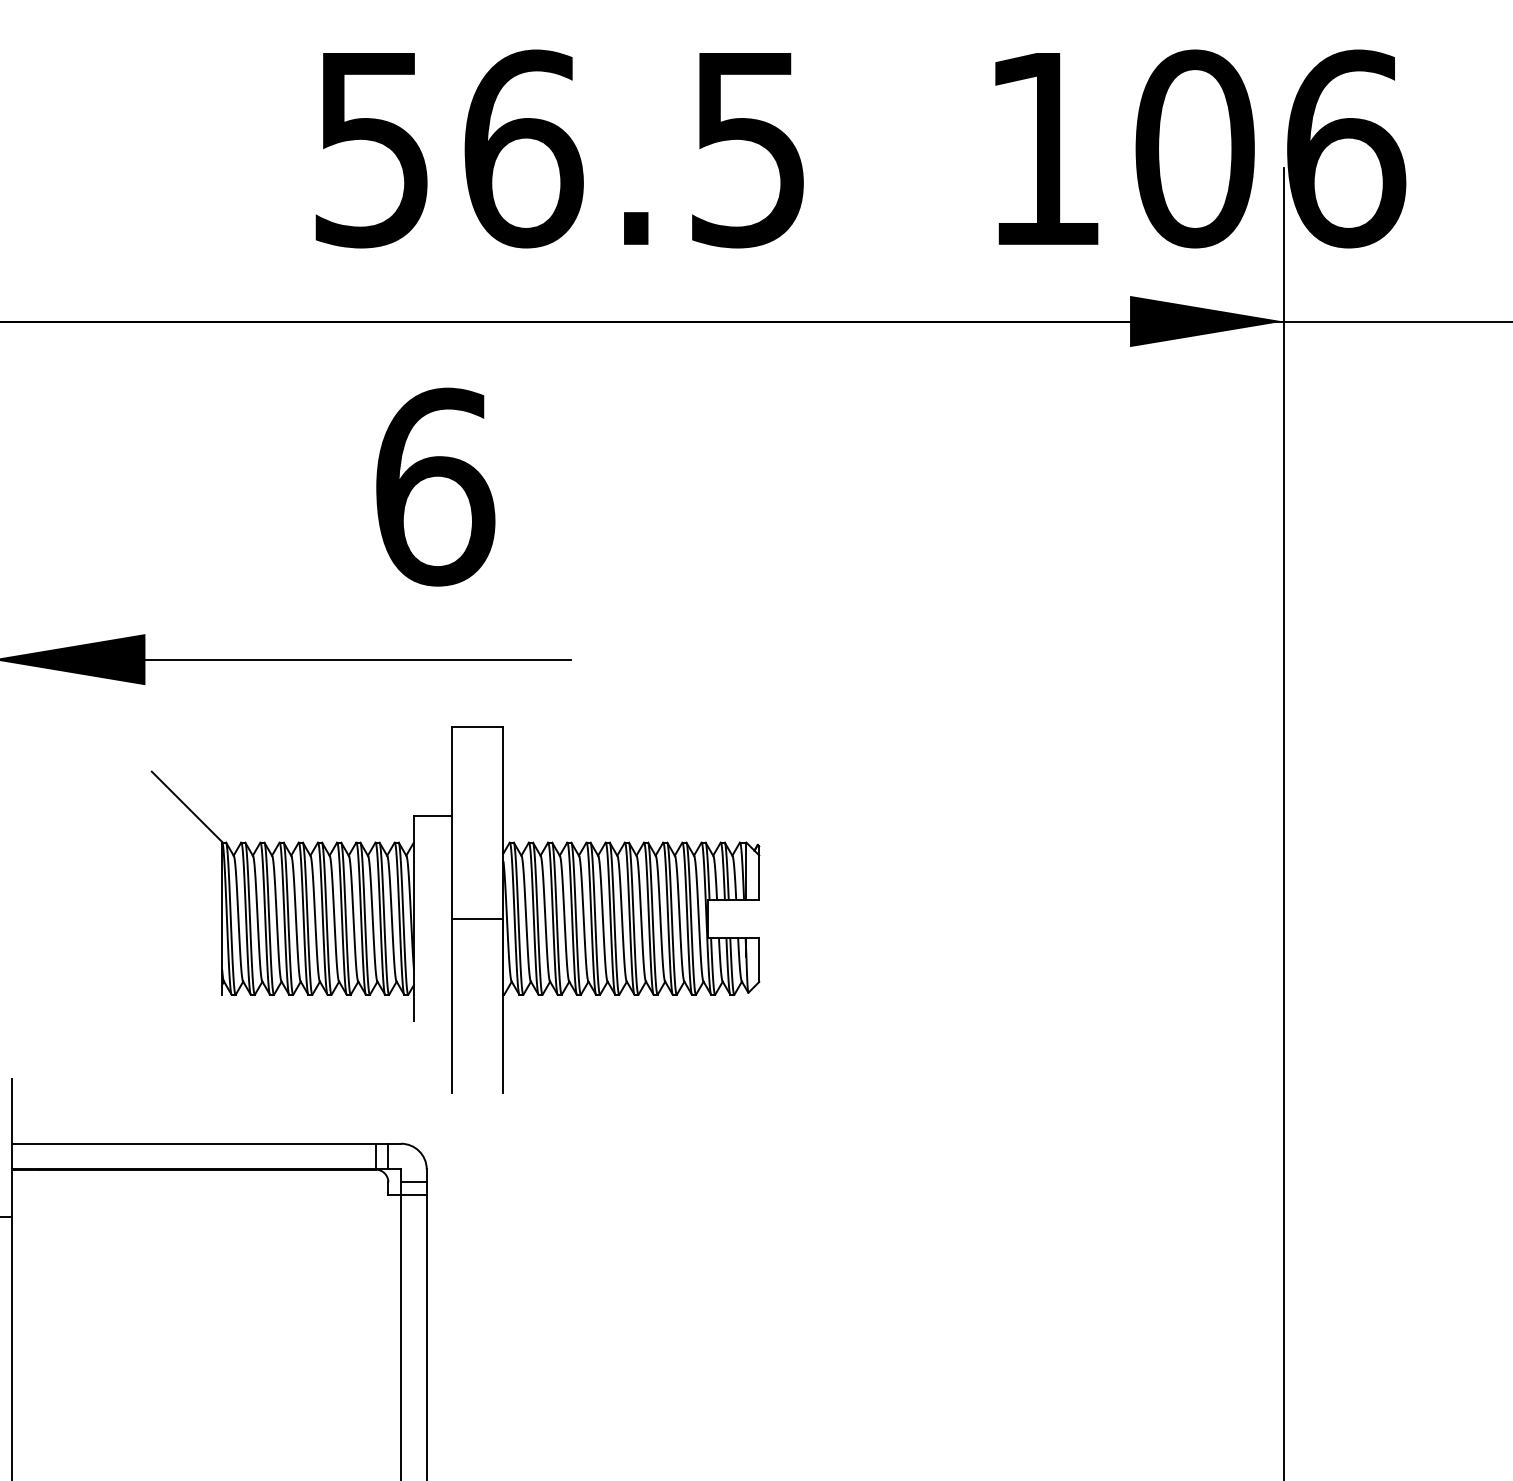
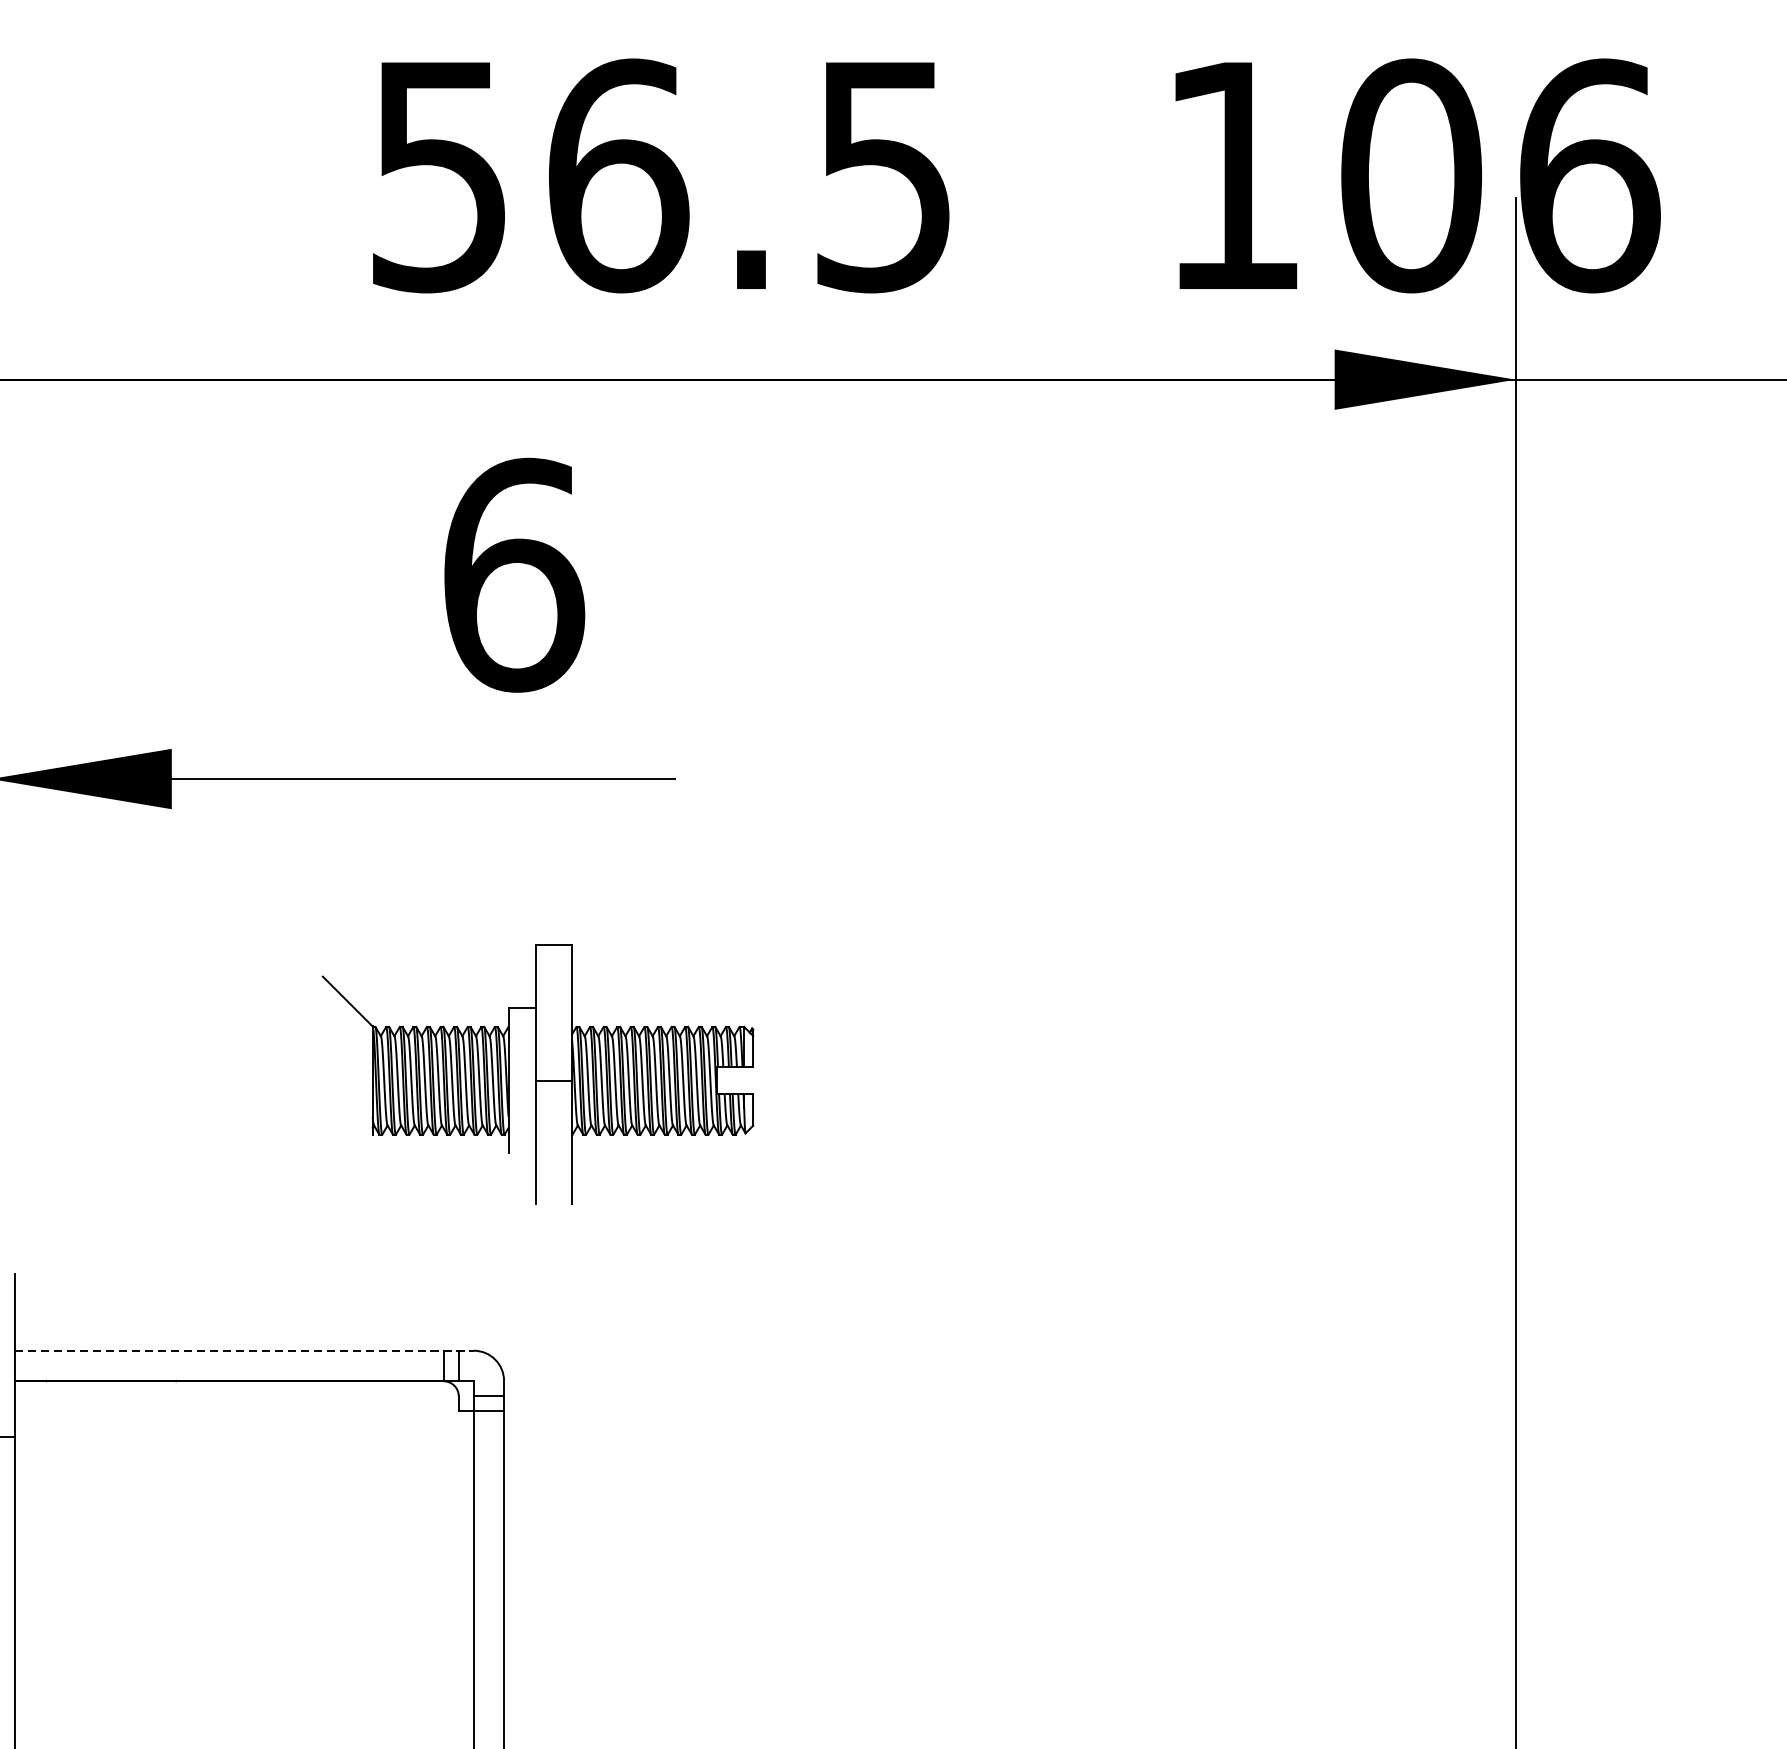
part: (455, 909) -> (538, 1074), size x0.6
line: (207, 1143) -> (245, 1350), solid -> dashed

